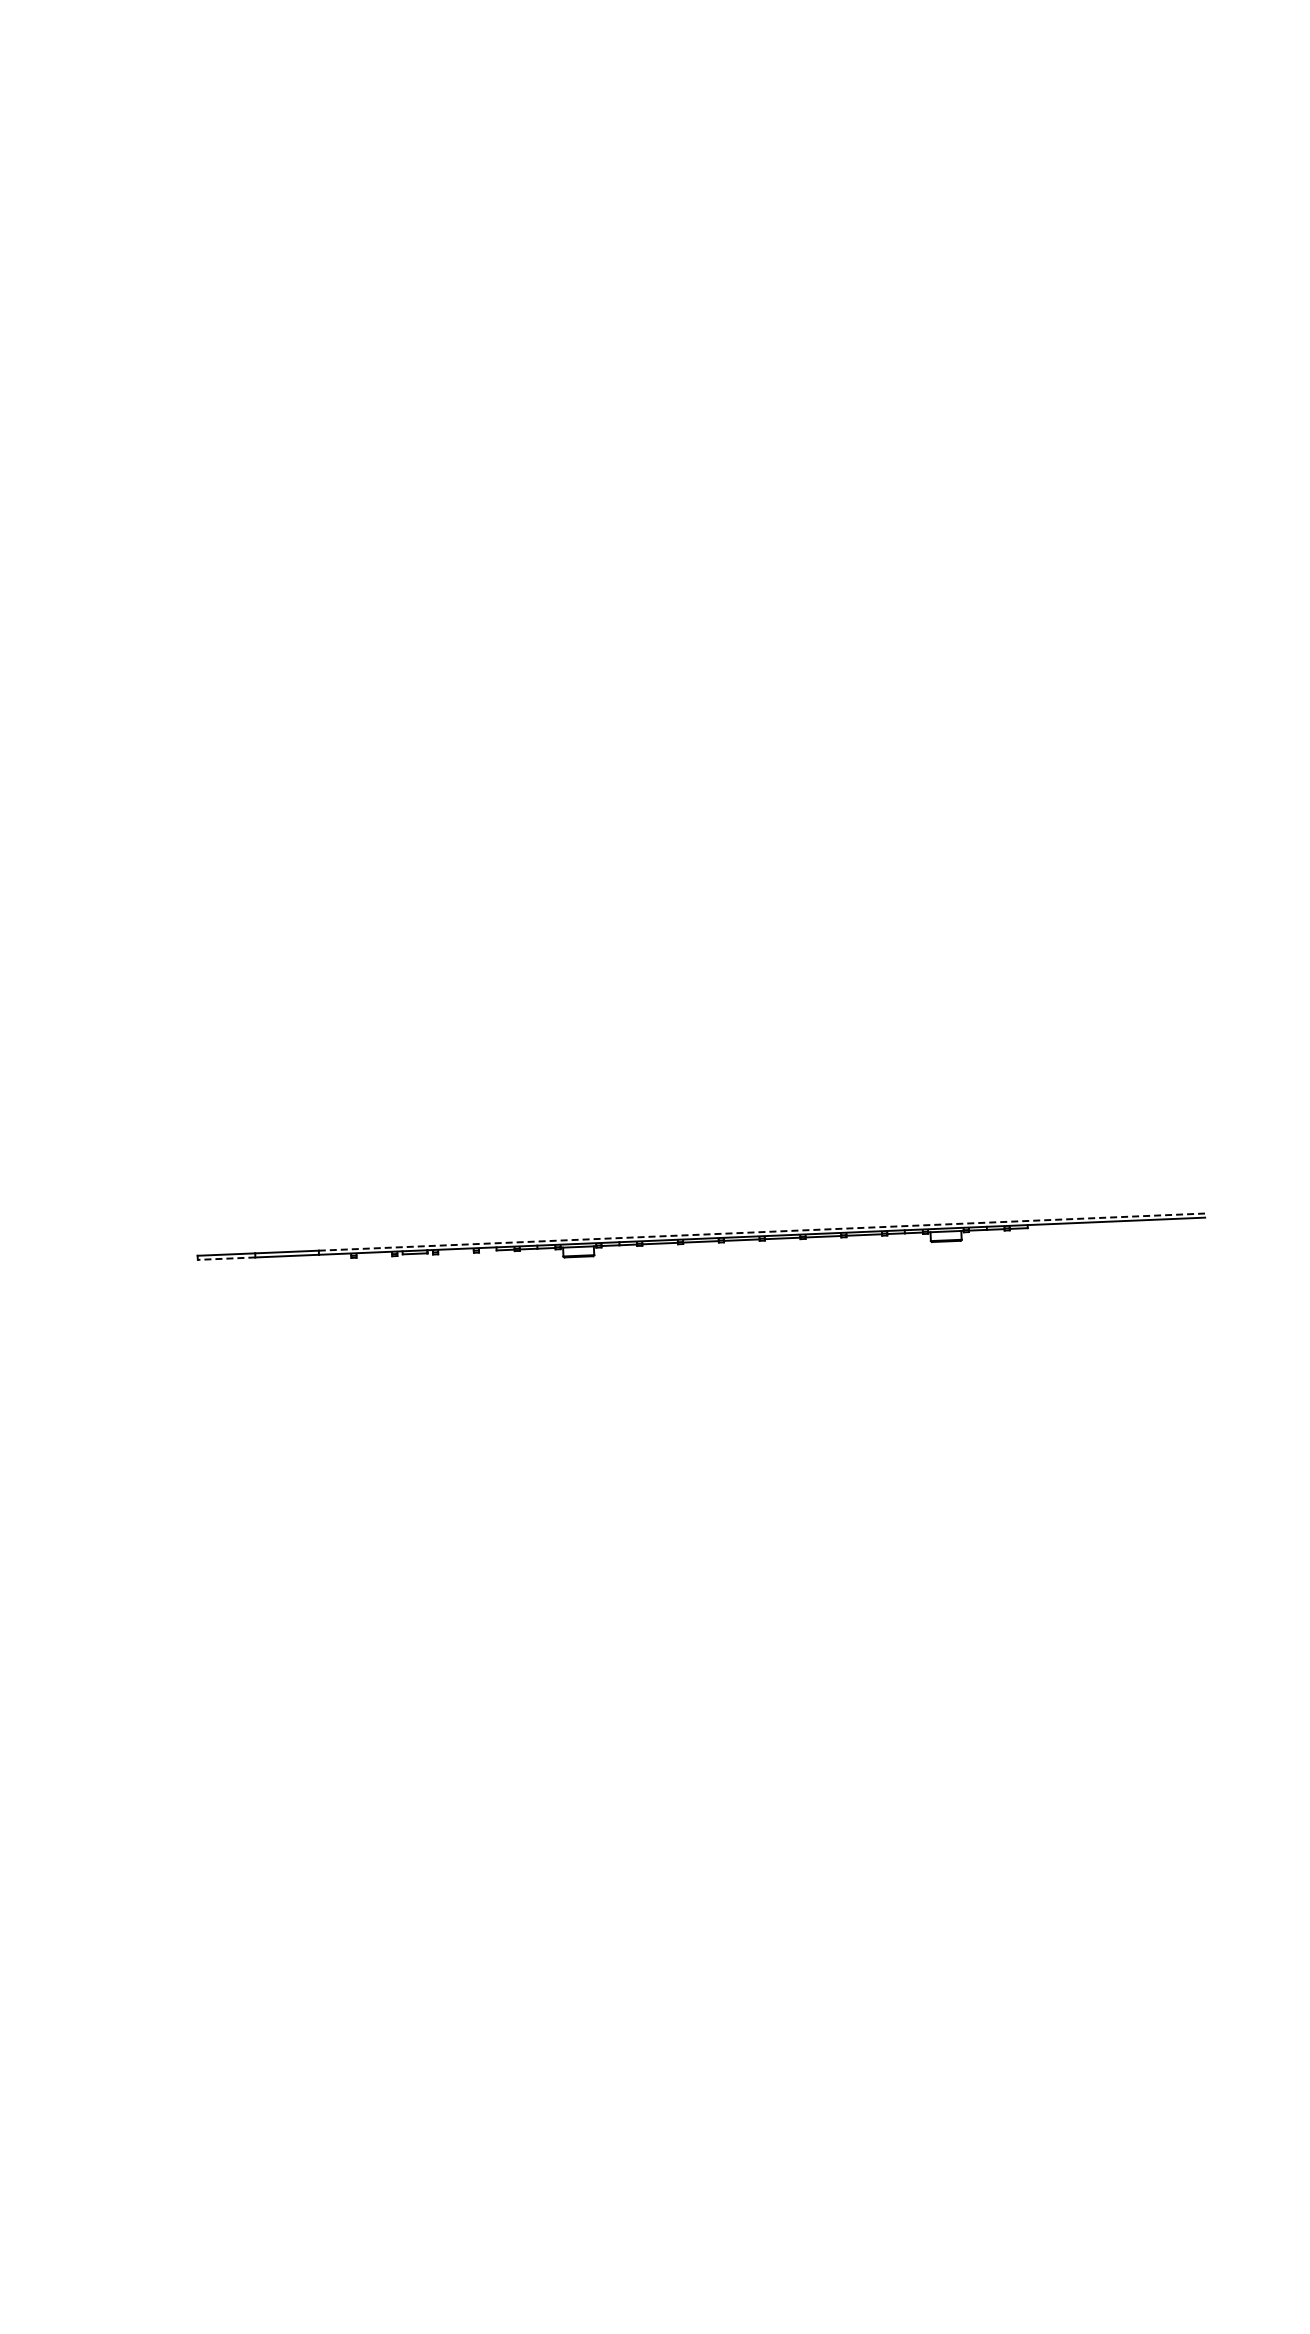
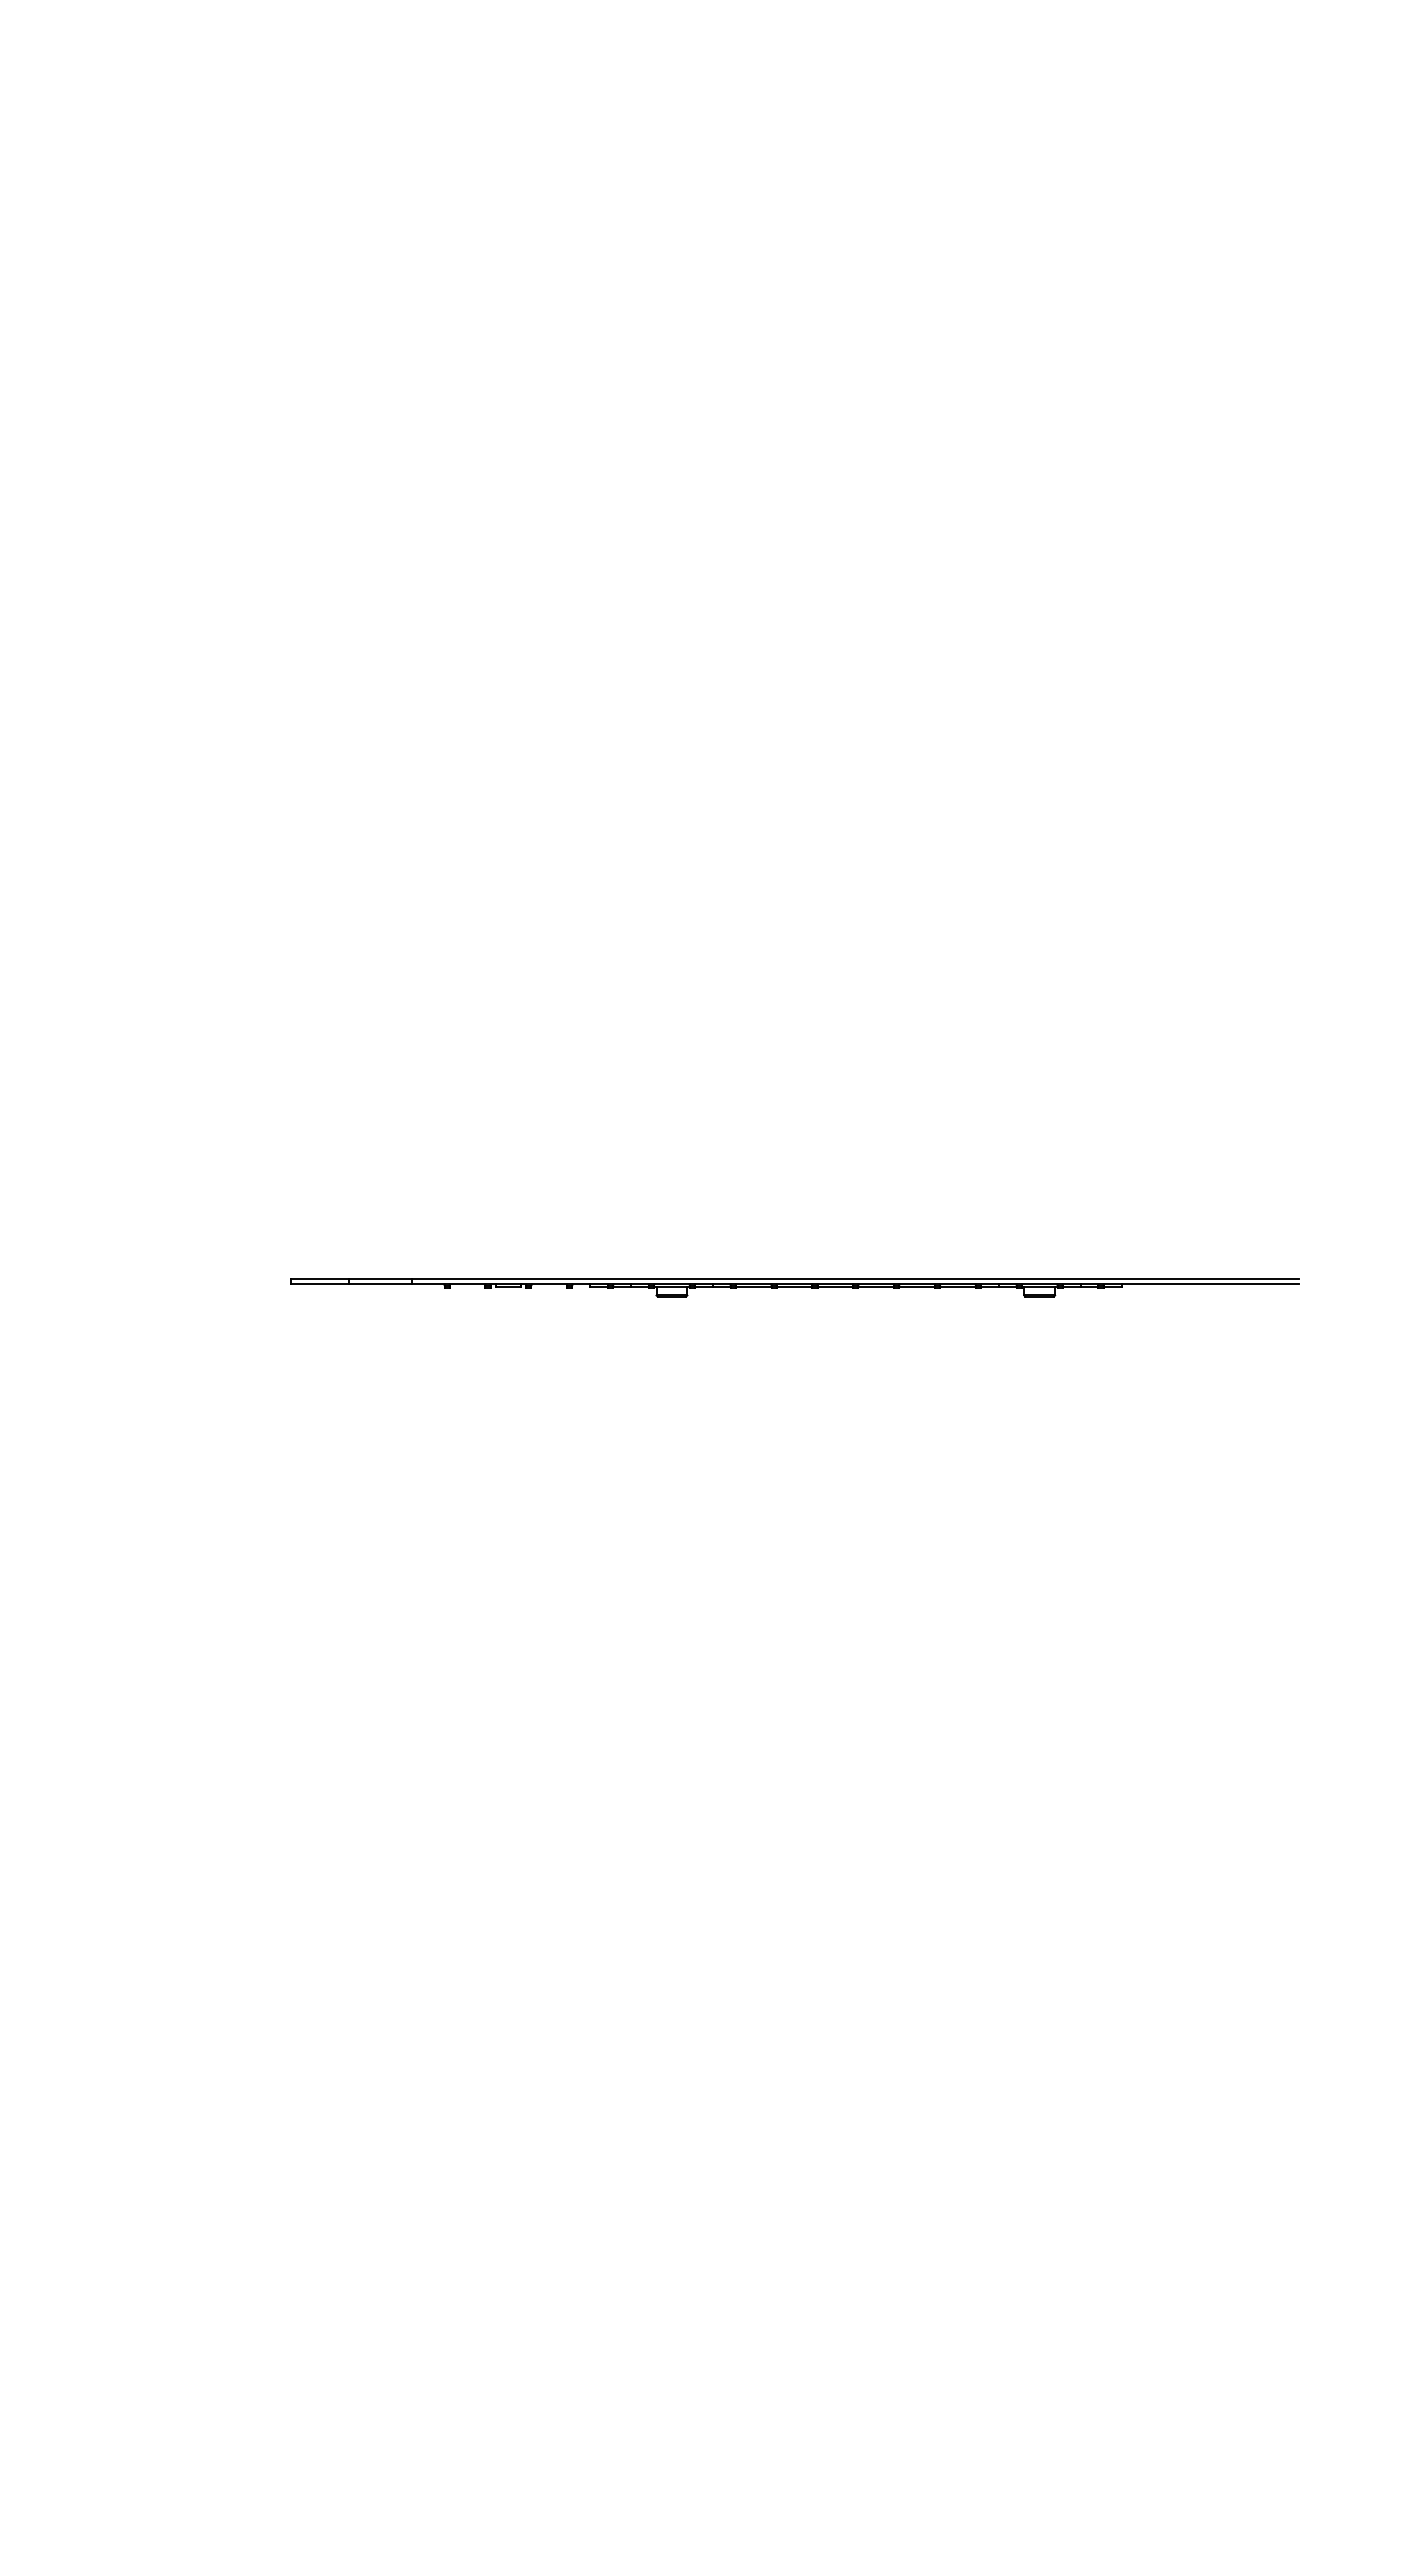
line: (762, 1232) -> (856, 1279), dashed -> solid
line: (226, 1258) -> (319, 1283), dashed -> solid

